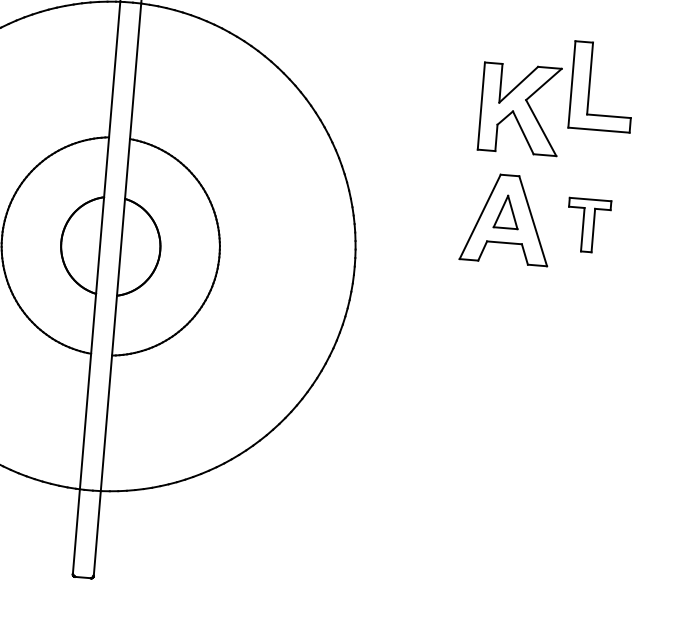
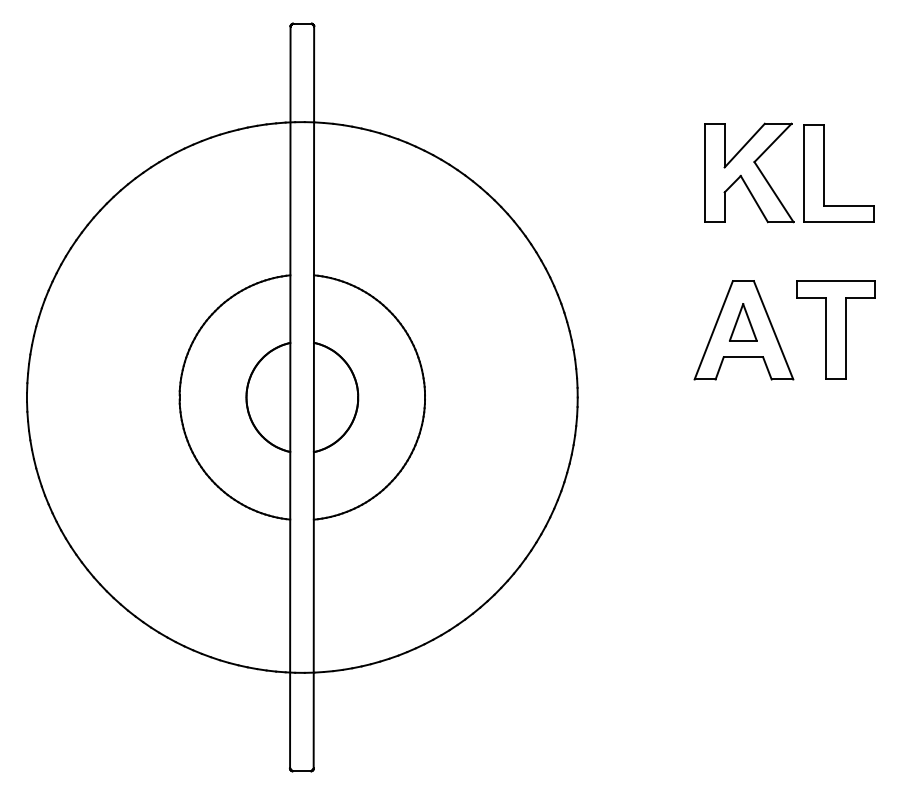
part: (520, 108) -> (749, 172), moved
part: (588, 225) -> (835, 329), size x1.67

